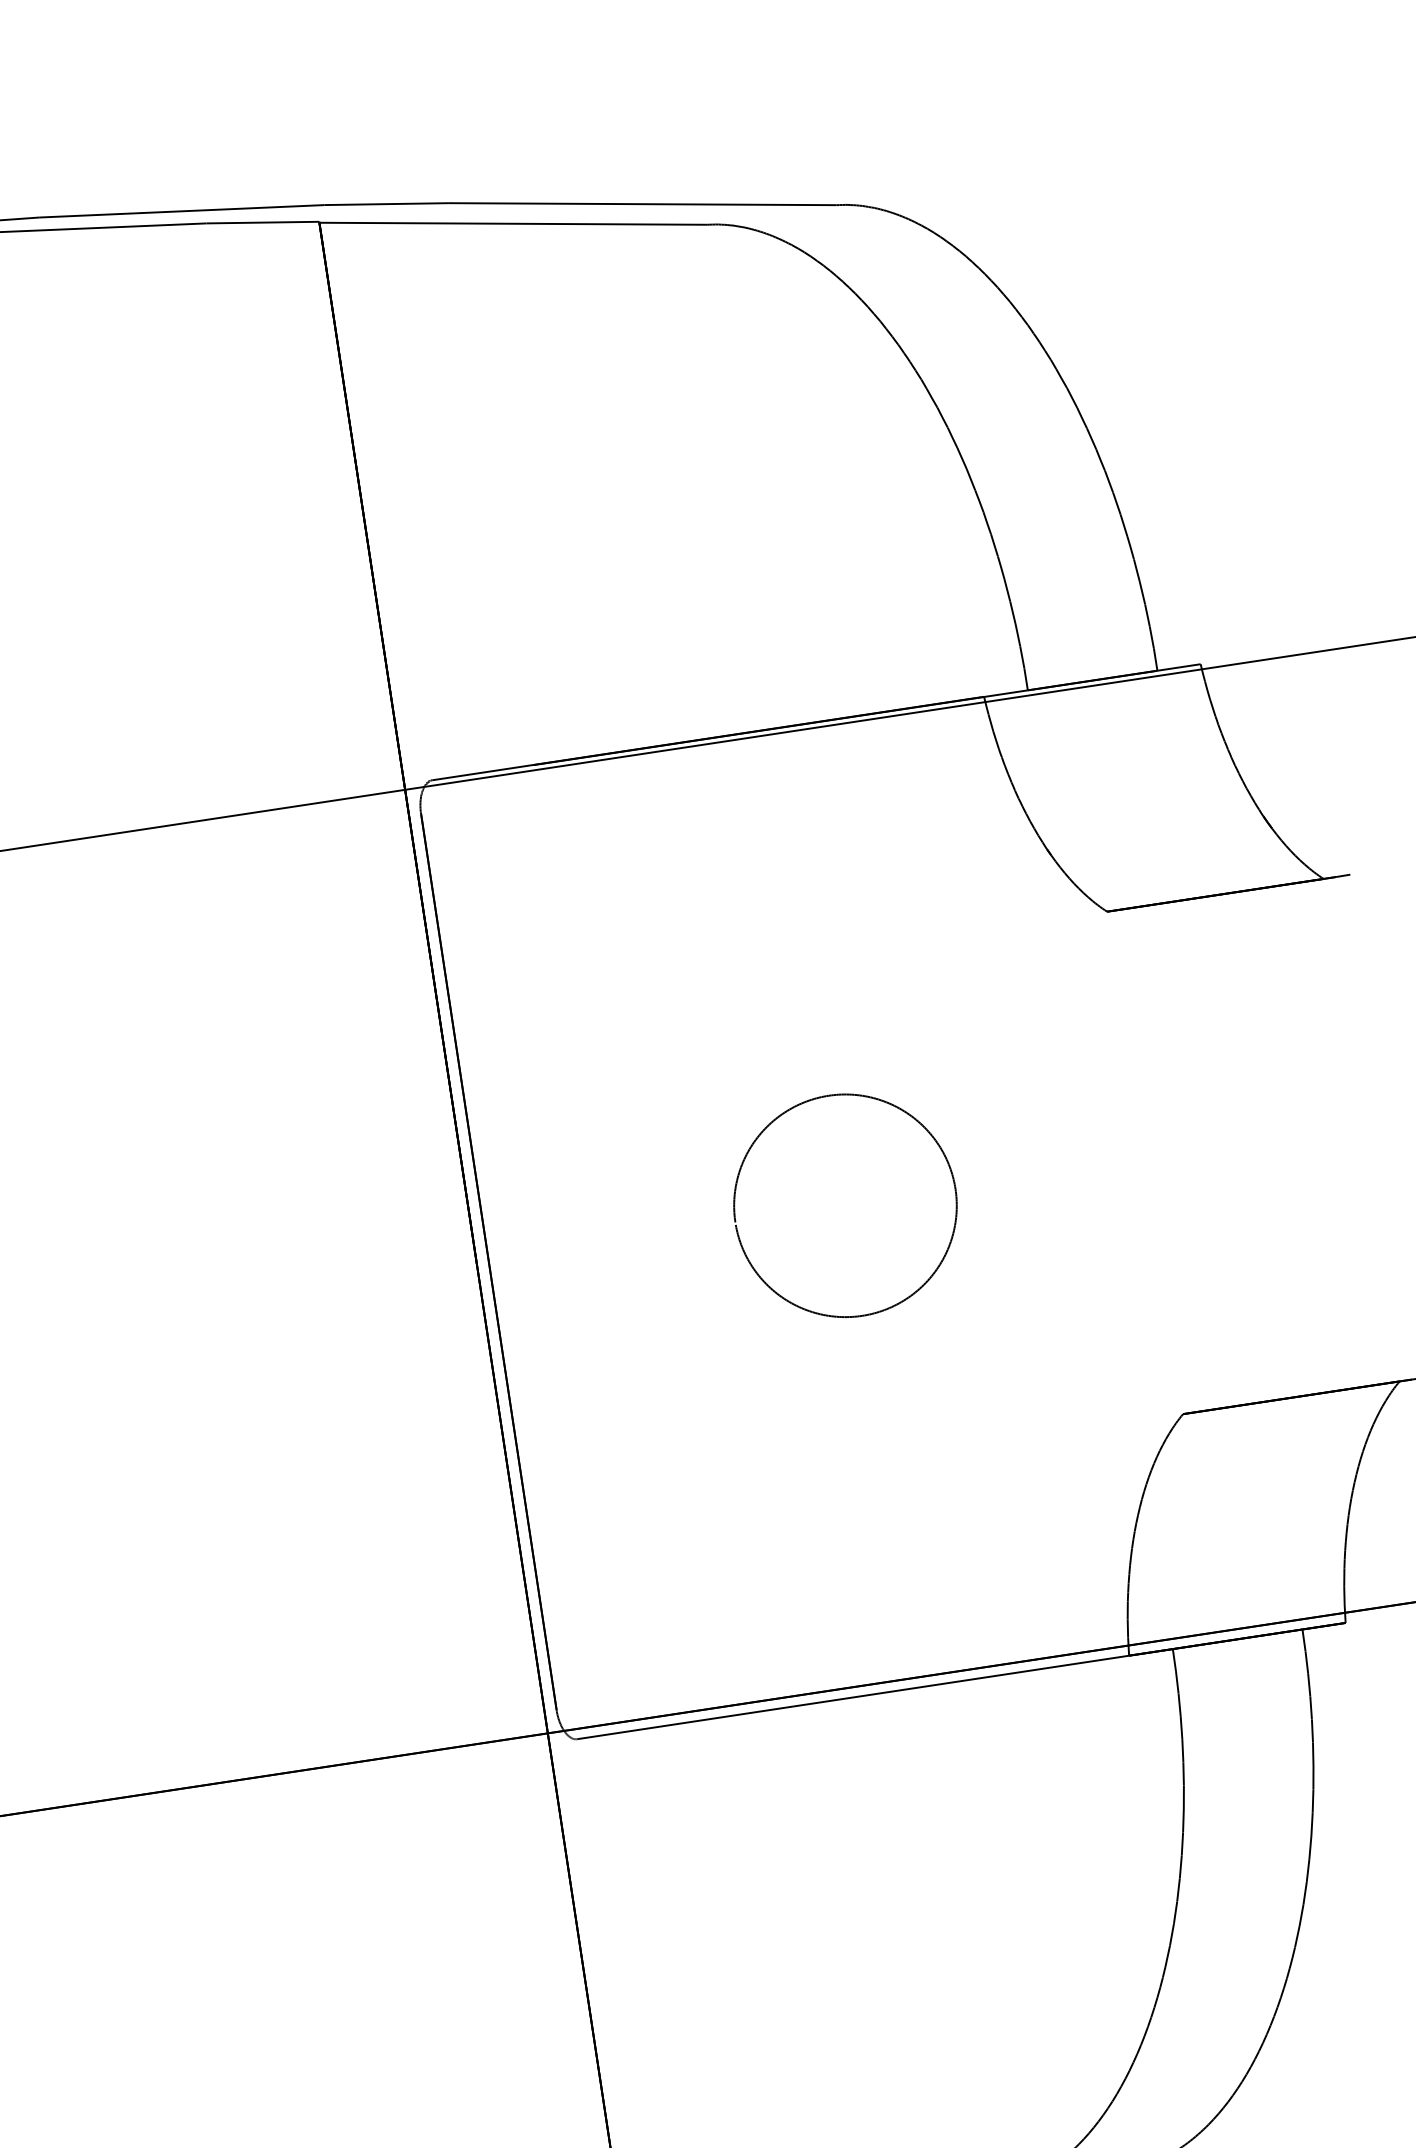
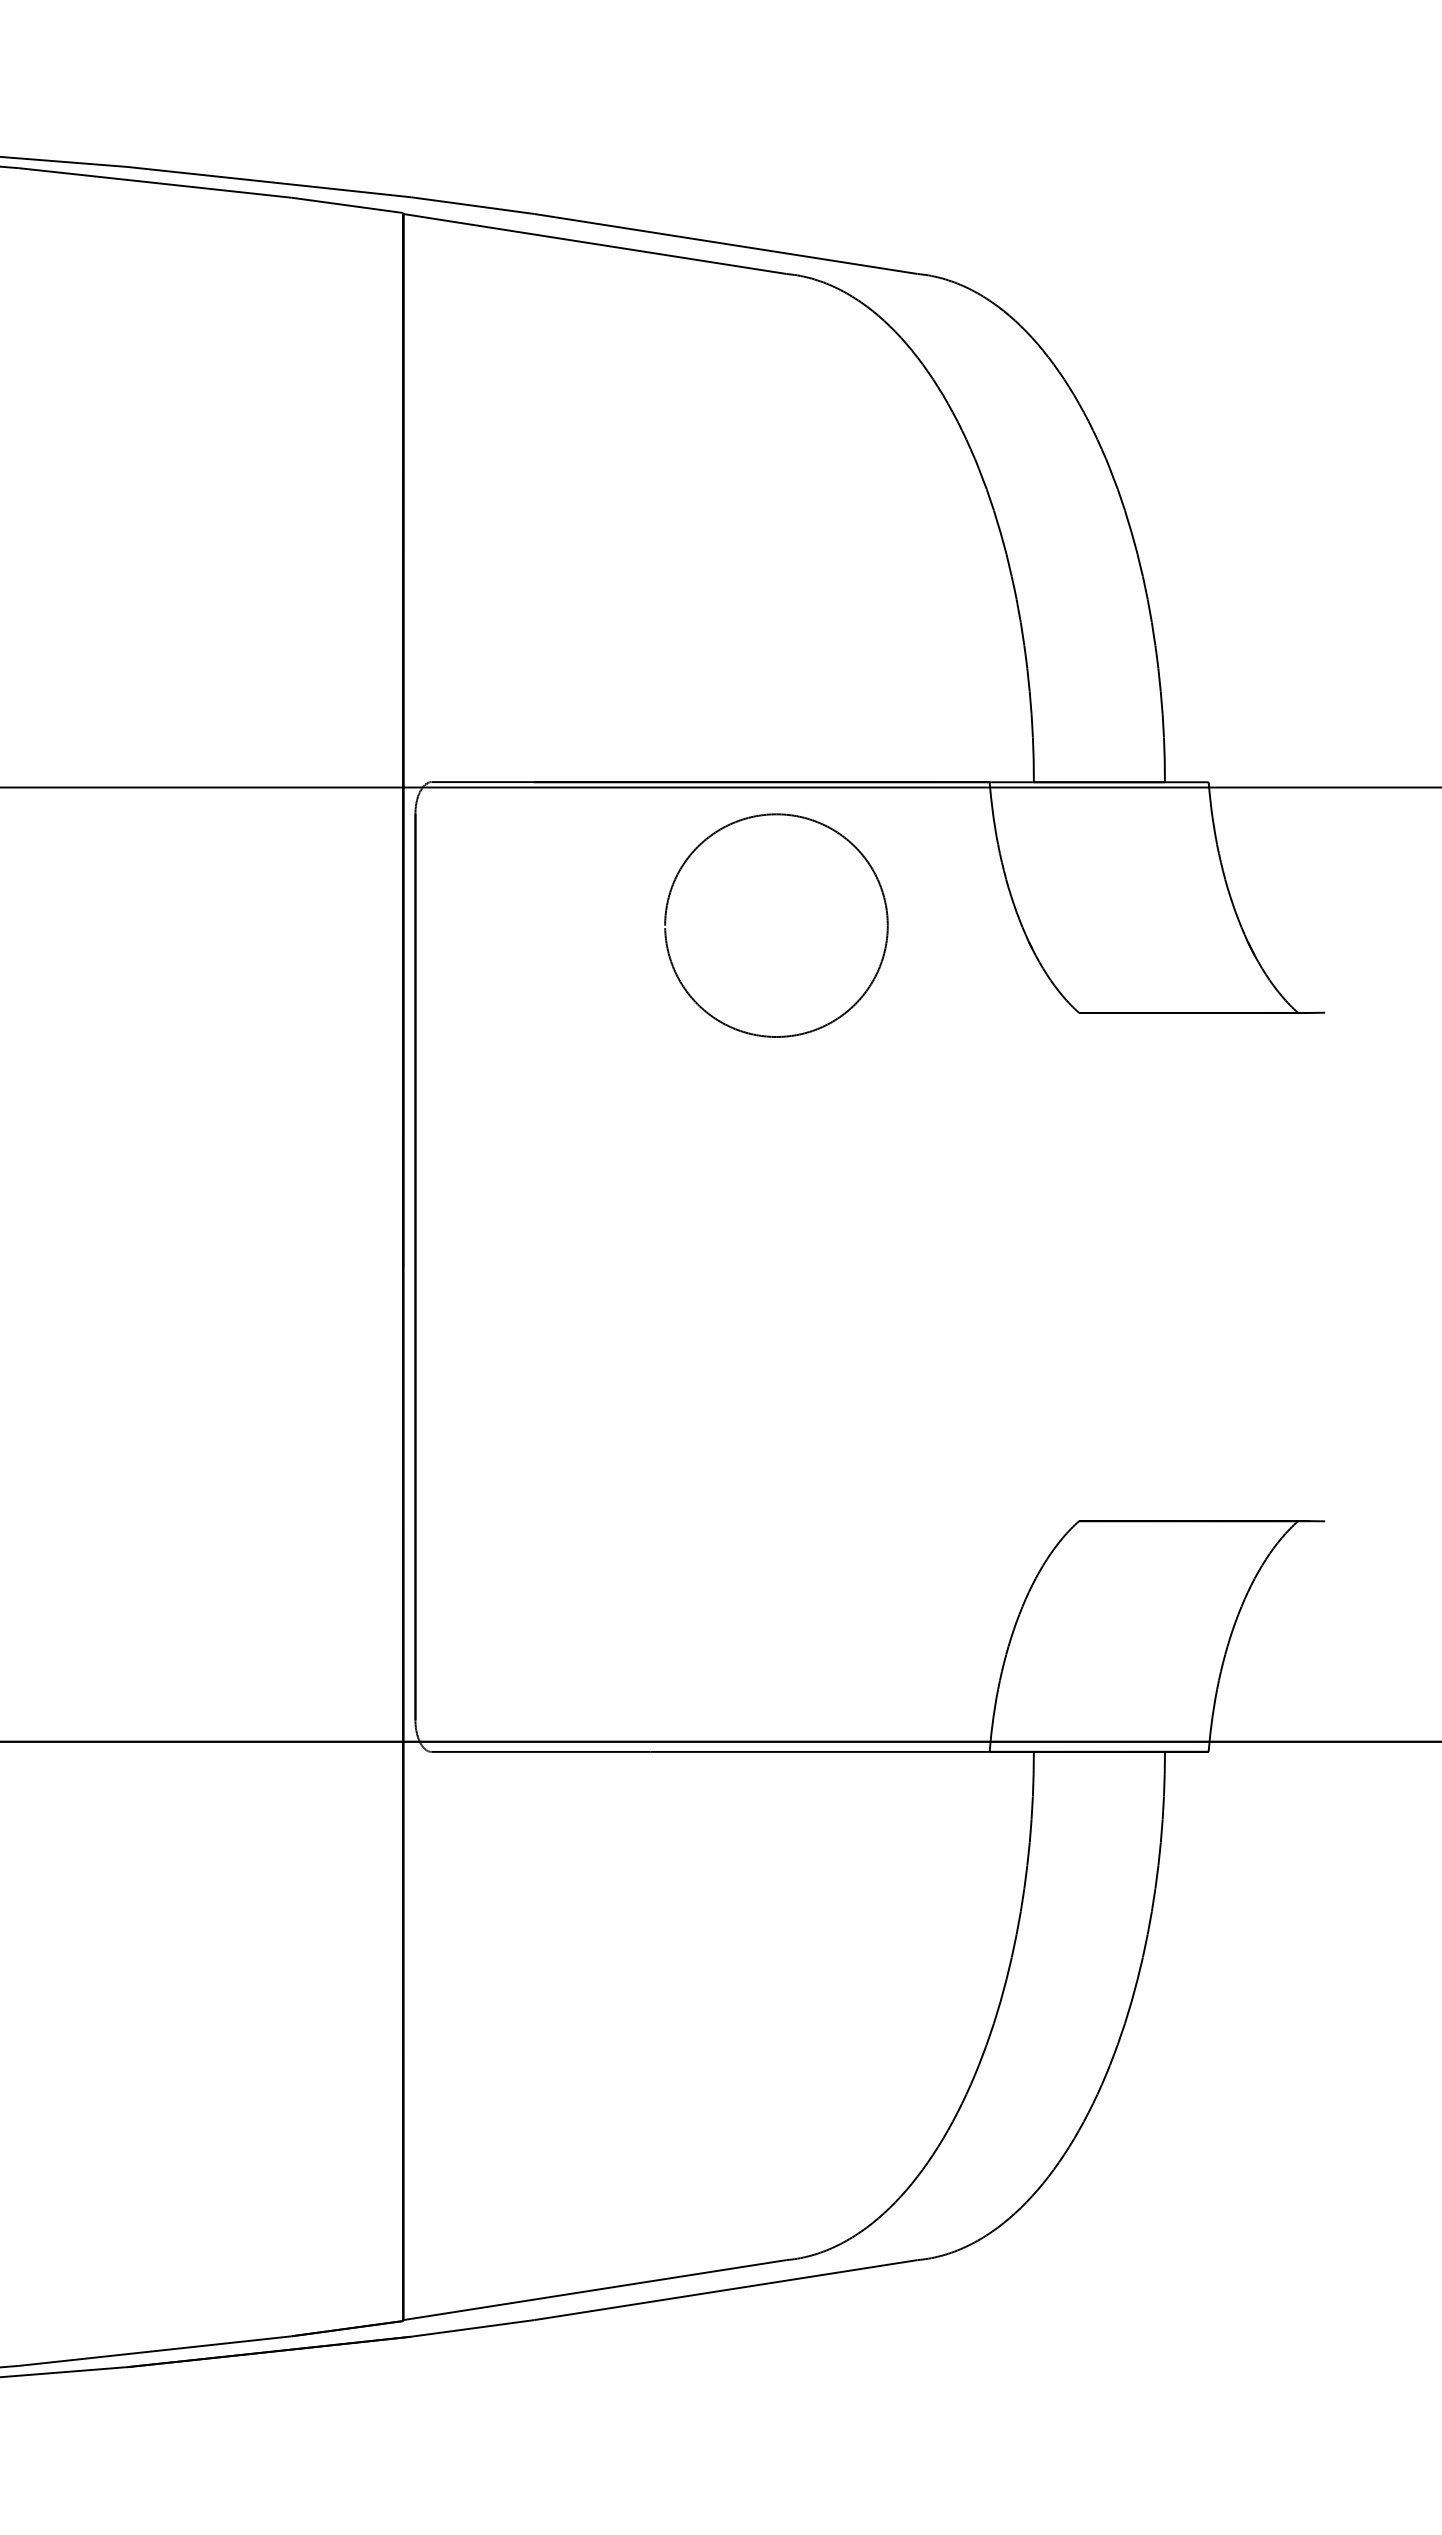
part: (849, 1095) -> (796, 817), moved

